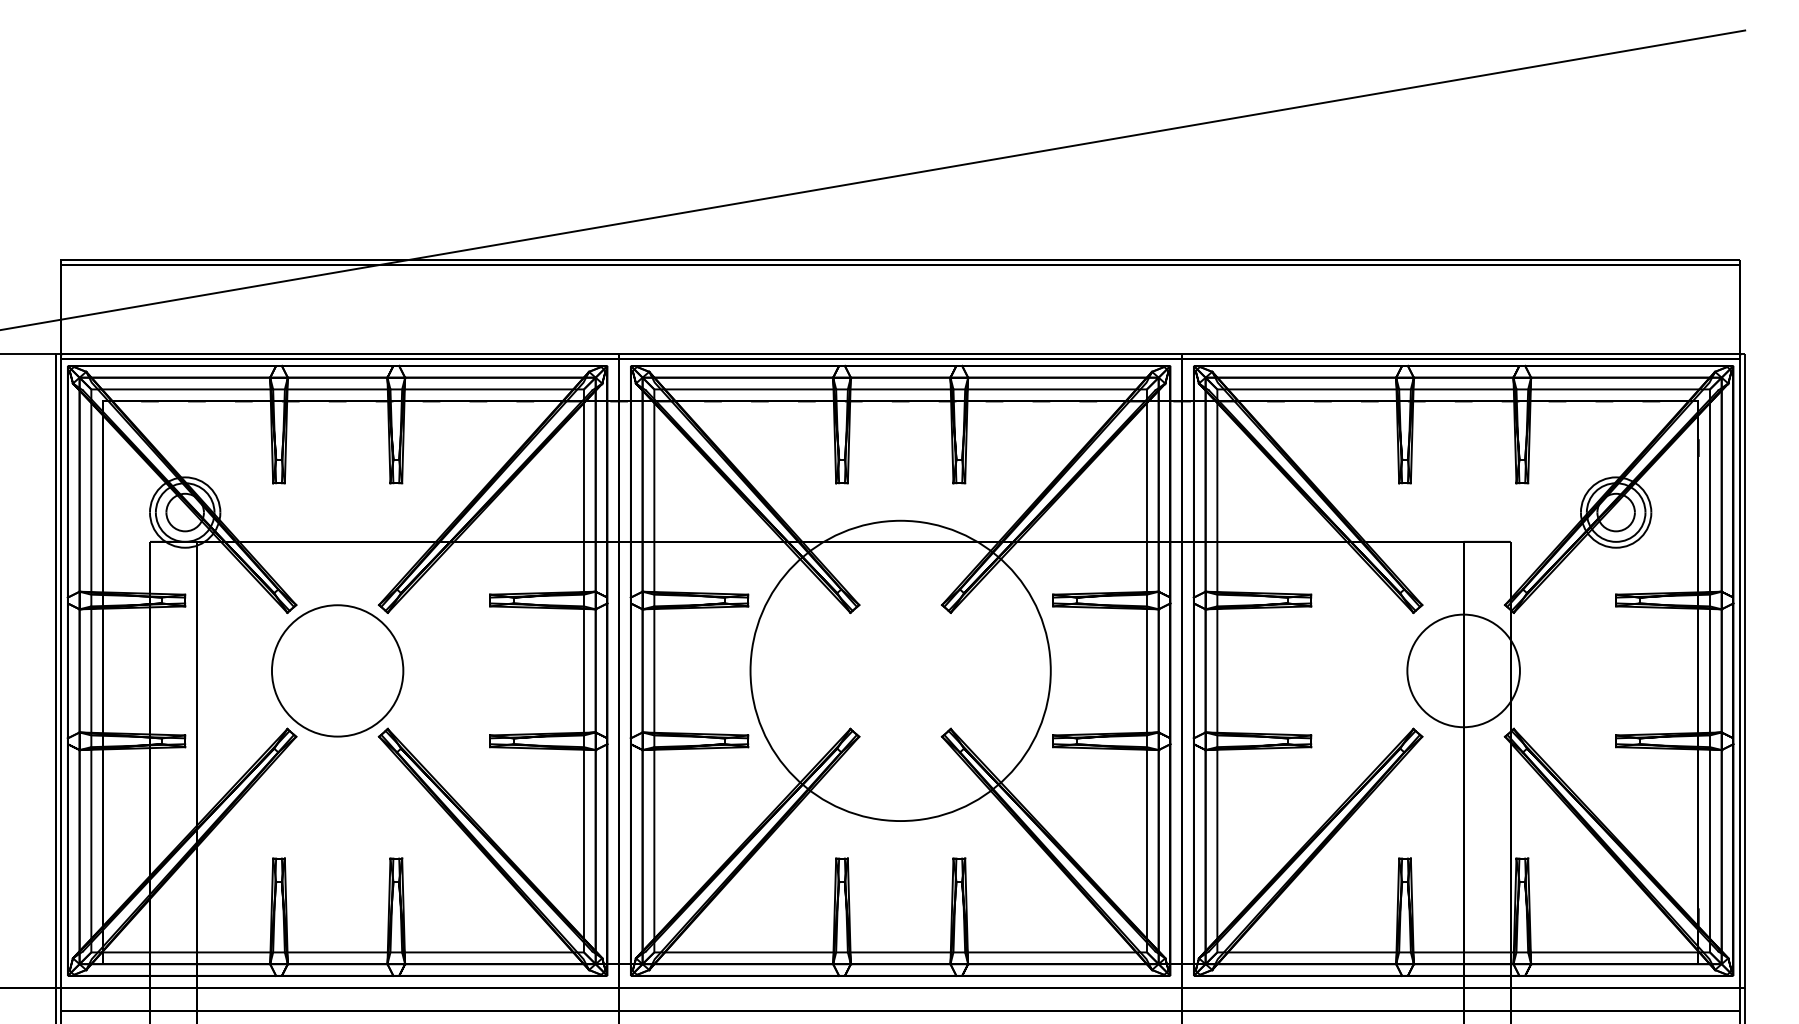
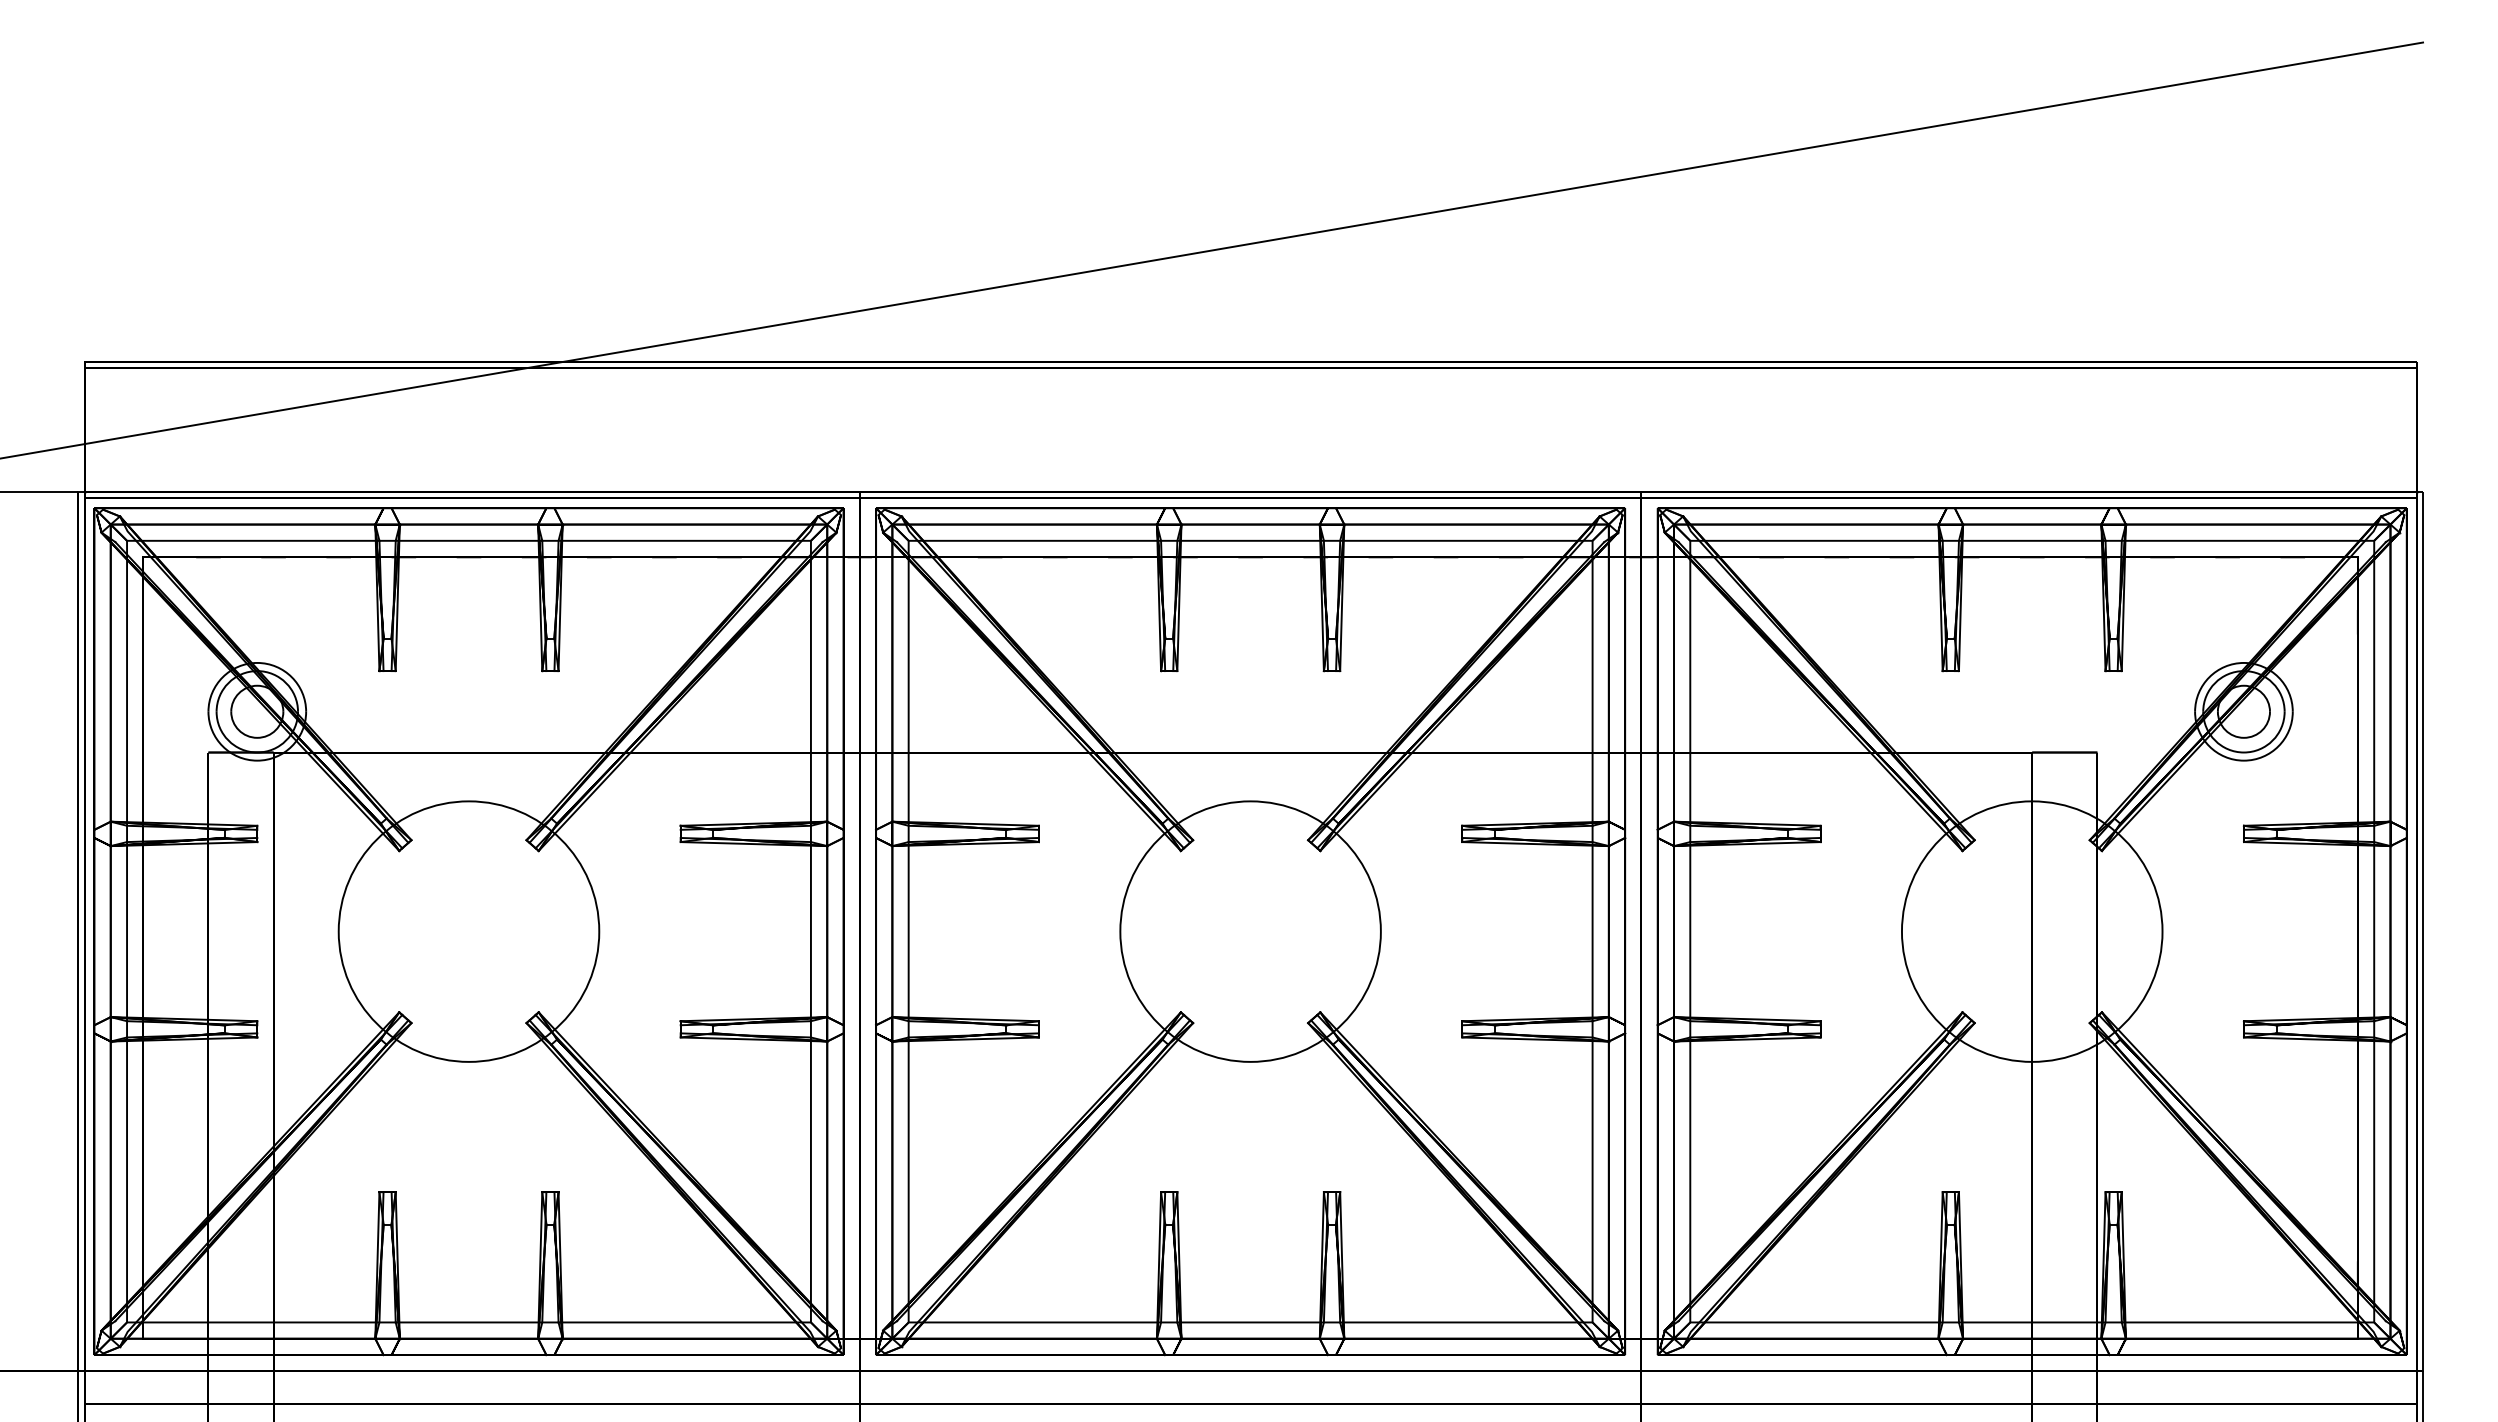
circle: (337, 670) -> (468, 931), size x1.43
circle: (900, 670) -> (1250, 931), size x0.62
circle: (1463, 670) -> (2031, 931), size x1.67

